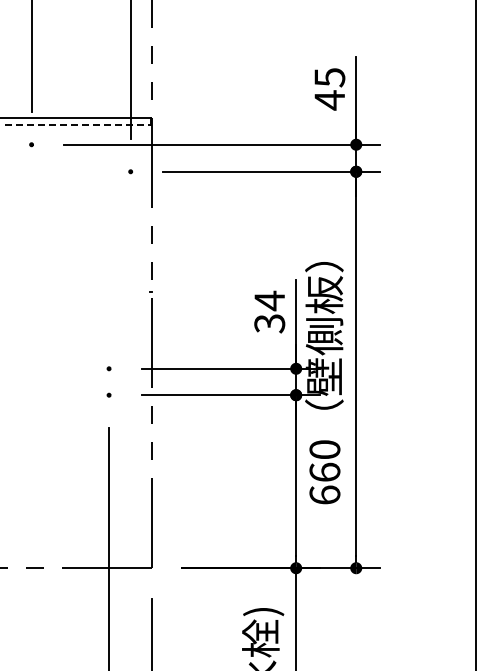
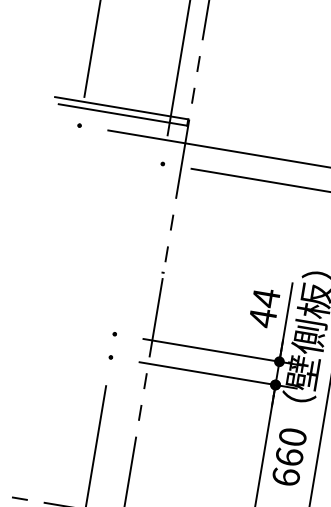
line: (77, 124) -> (122, 114), dashed -> solid
text: (269, 323) -> (262, 317), 34 -> 44

